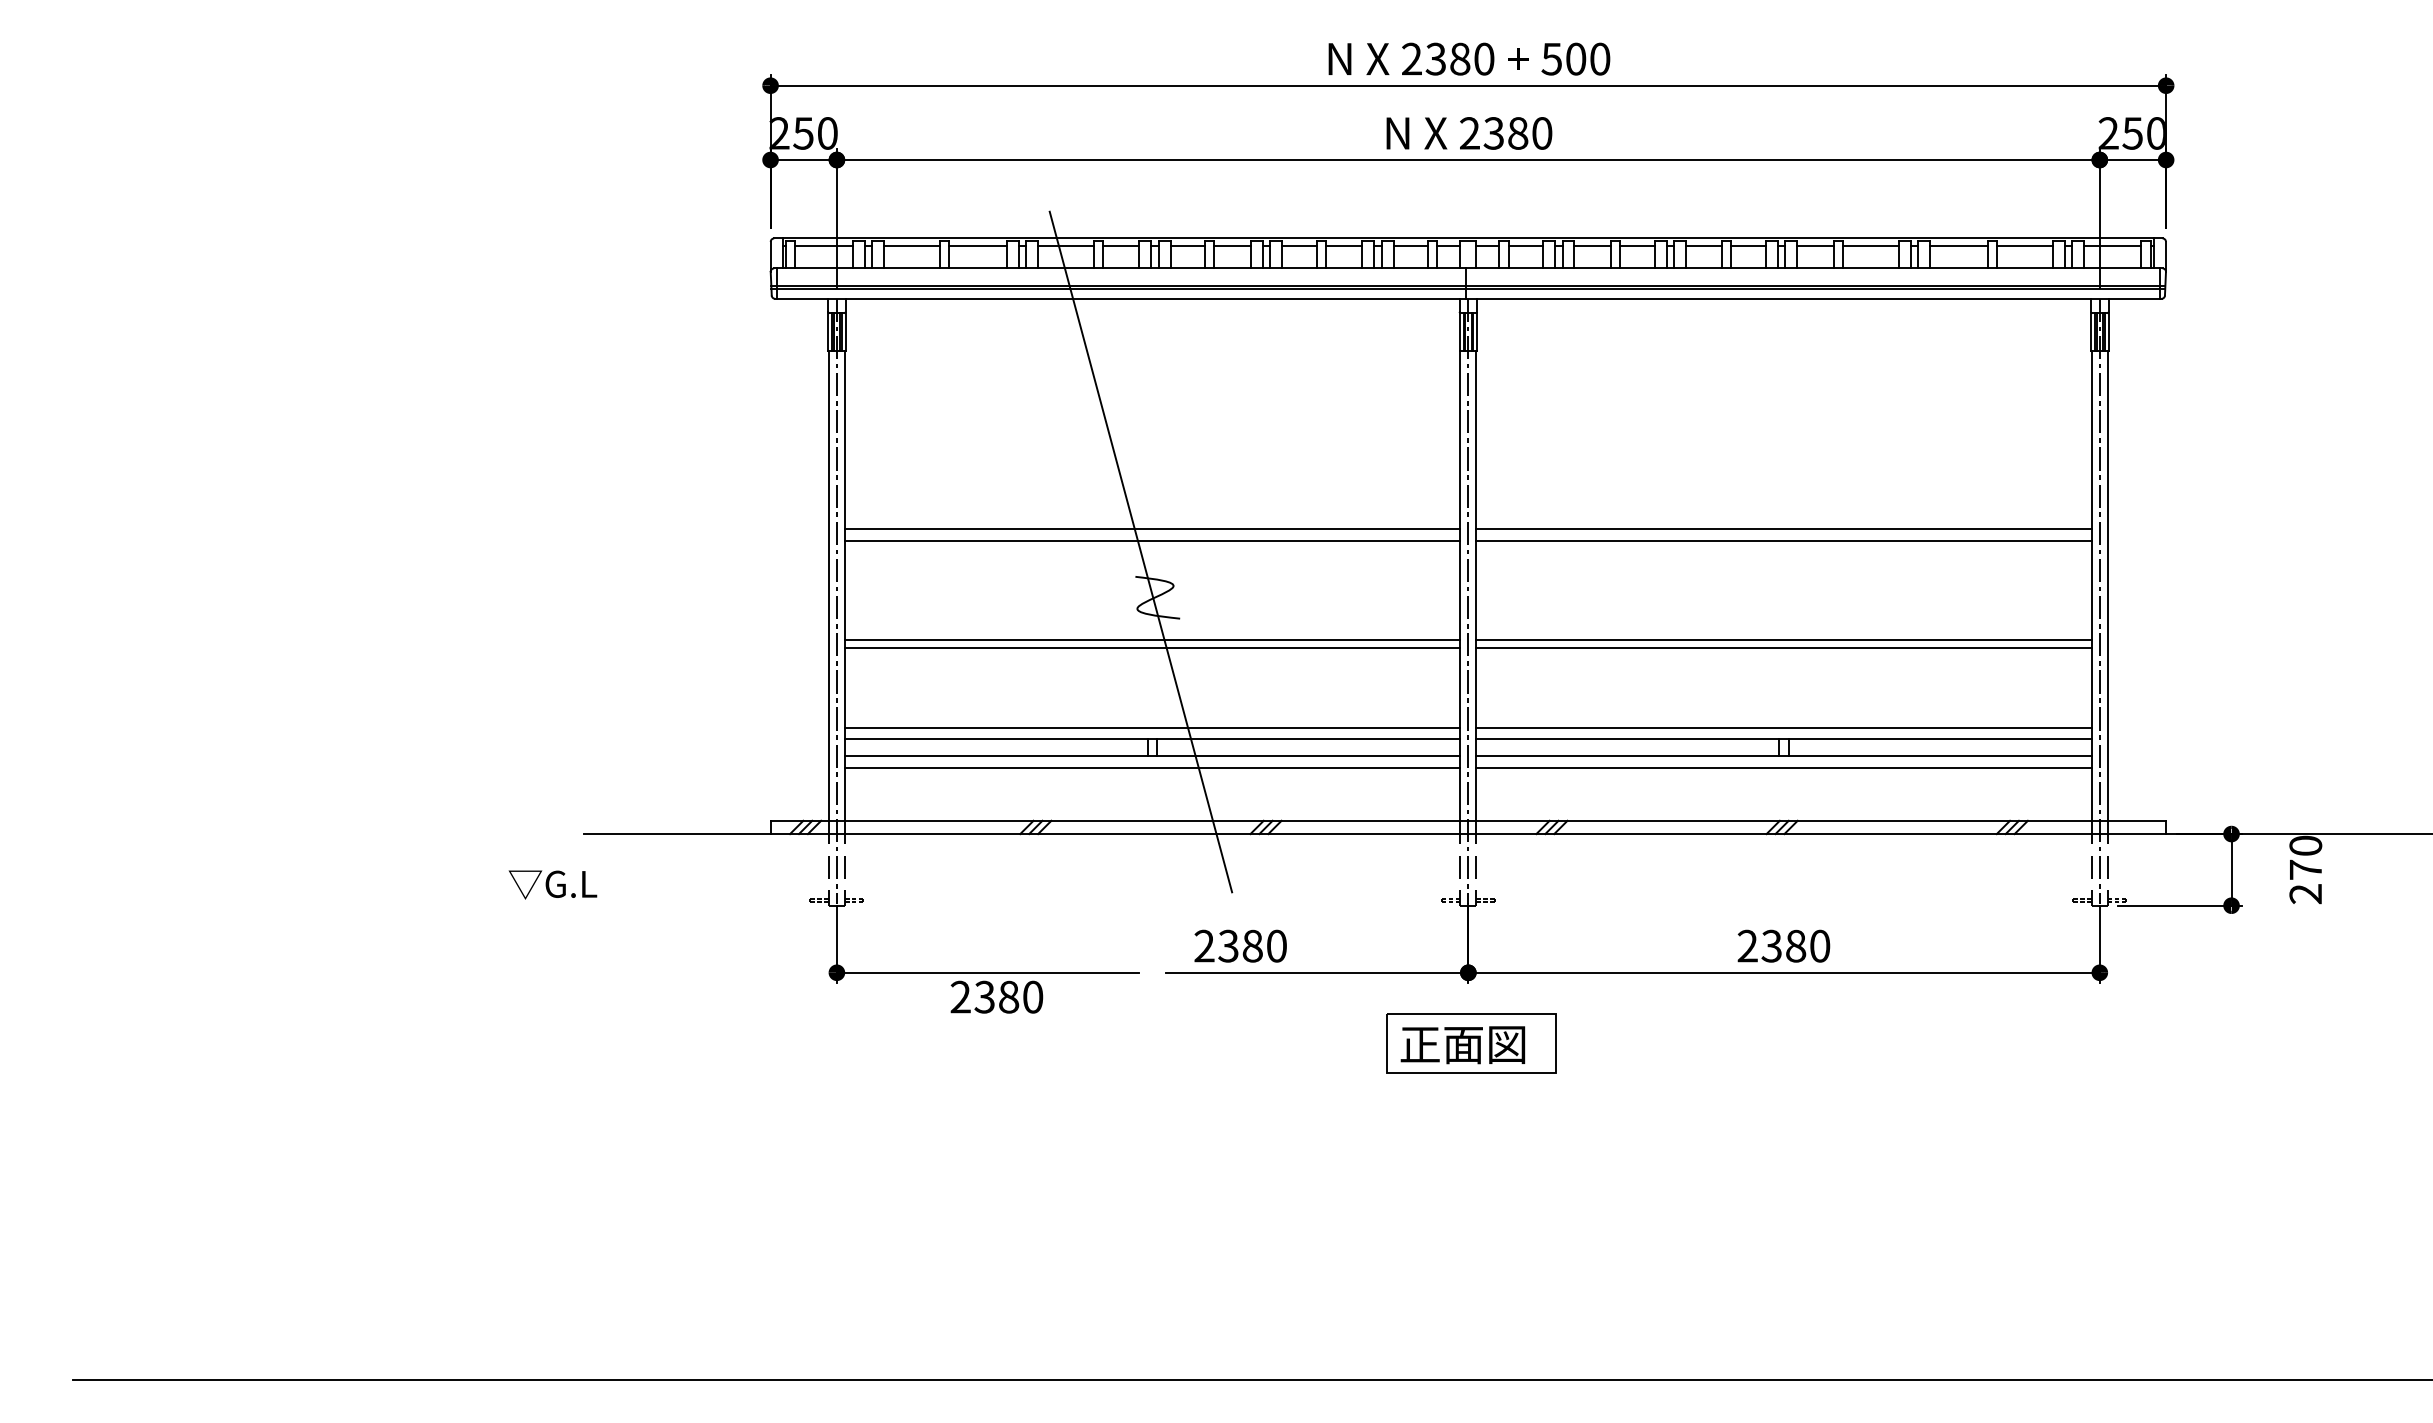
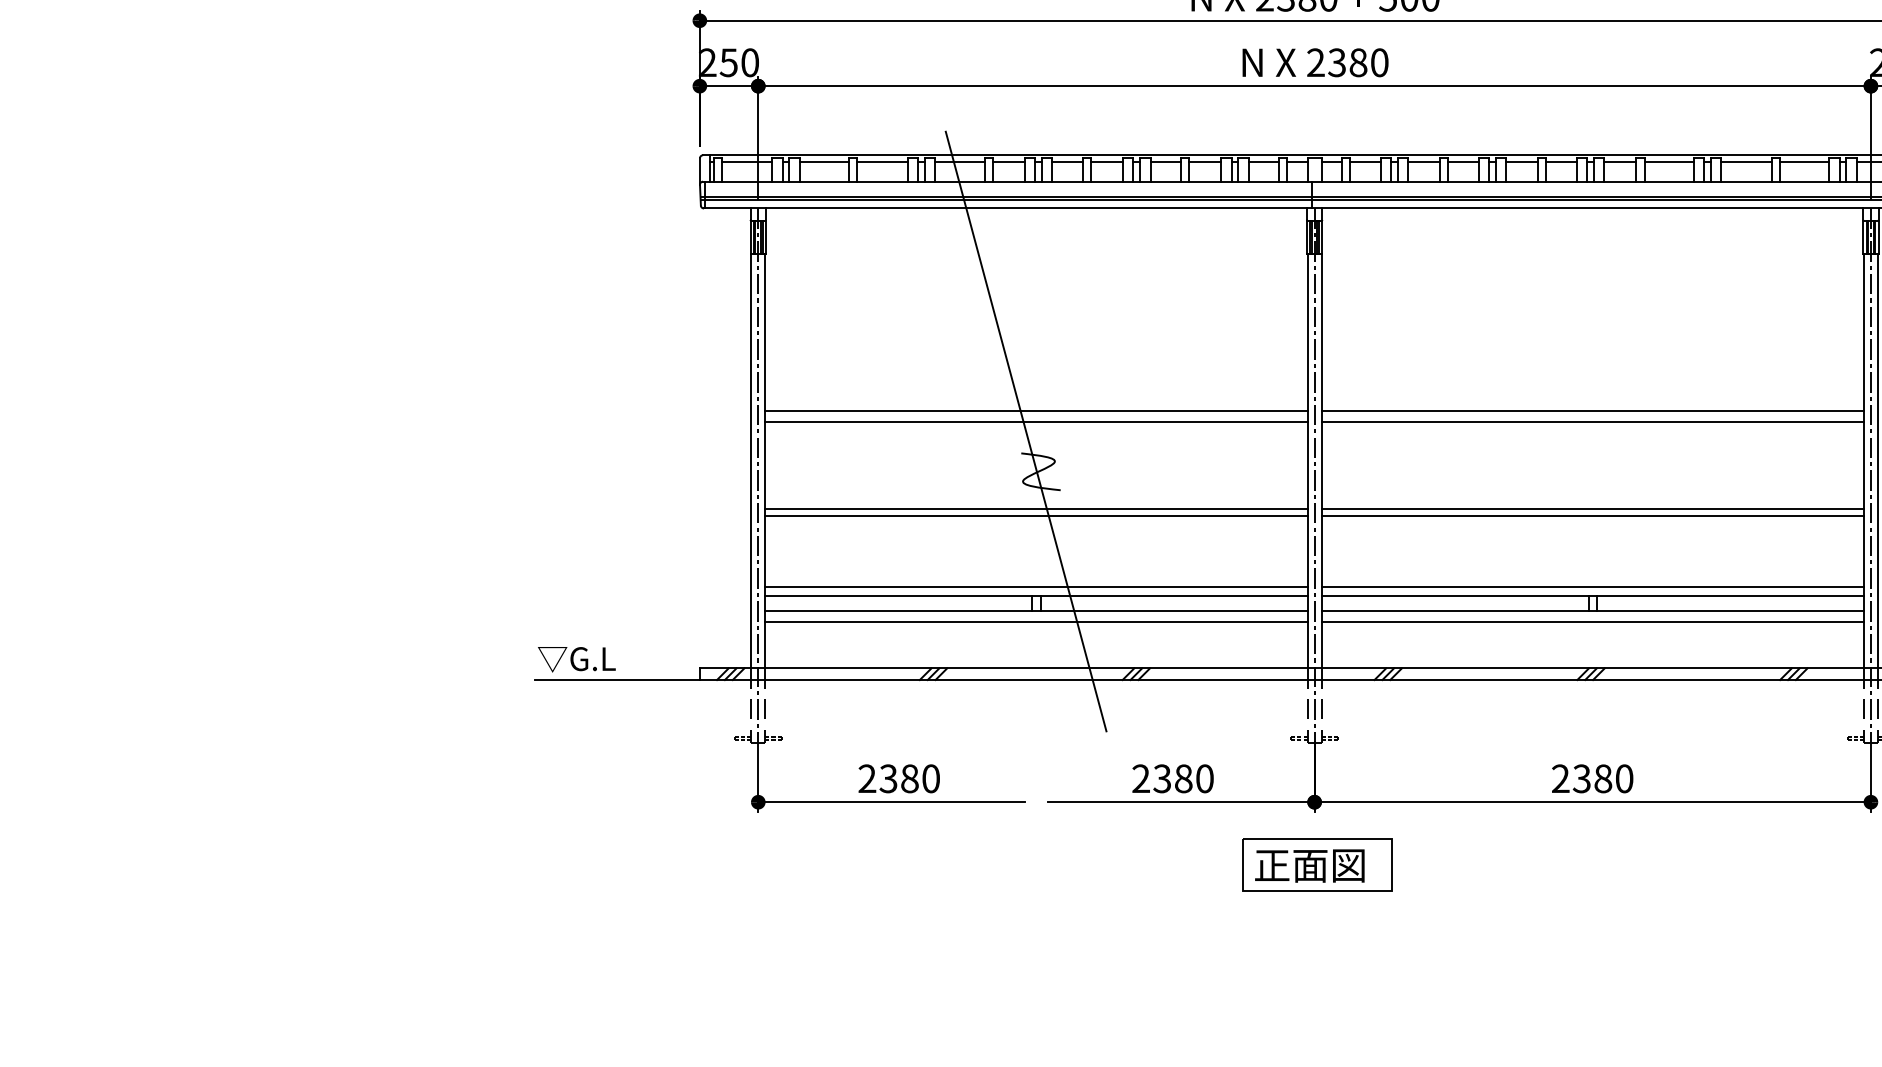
text: (552, 884) -> (576, 659), moved
text: (1240, 945) -> (1172, 778), moved
text: (996, 996) -> (898, 778), moved

